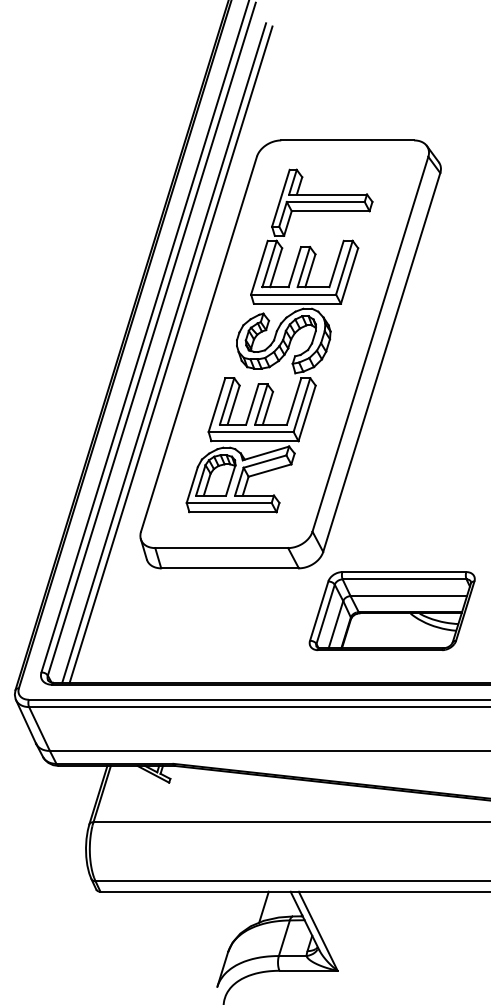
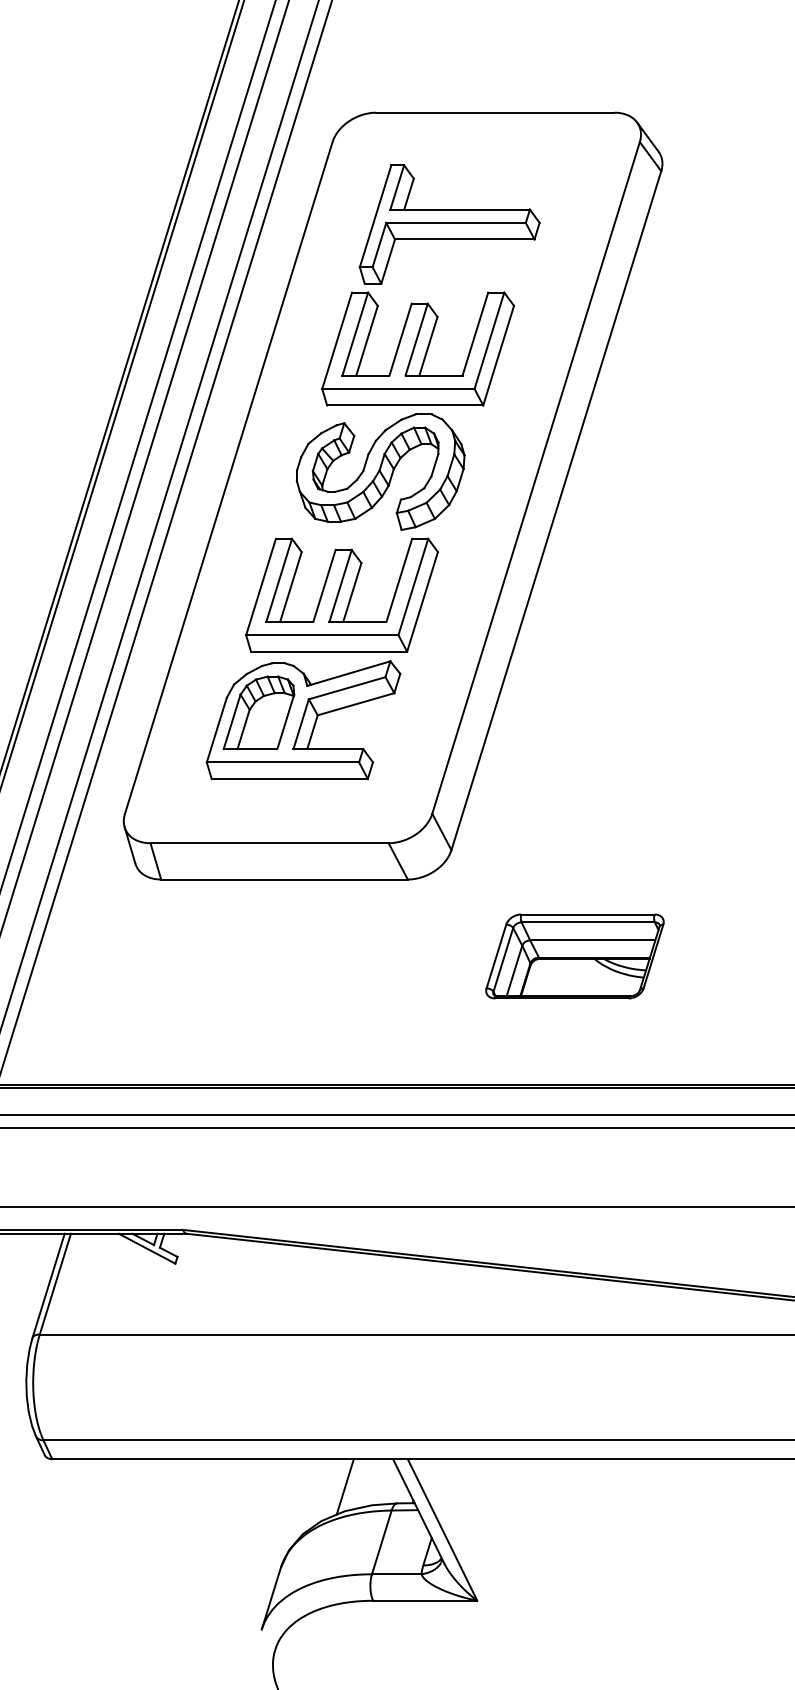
part: (391, 611) -> (573, 956), size x0.6

